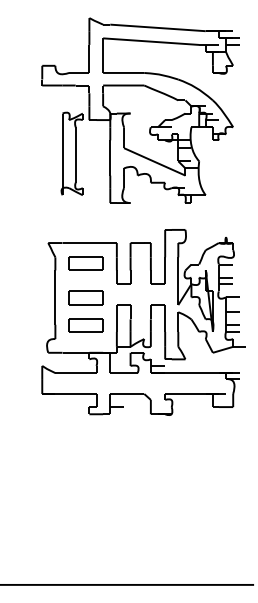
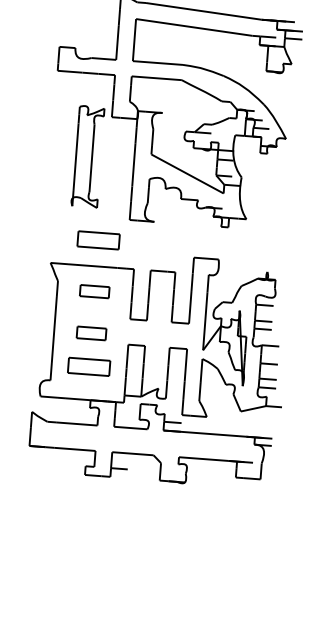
part: (85, 221) -> (97, 240), added
part: (85, 263) -> (94, 291), size x0.7
part: (85, 297) -> (90, 332), size x0.7

